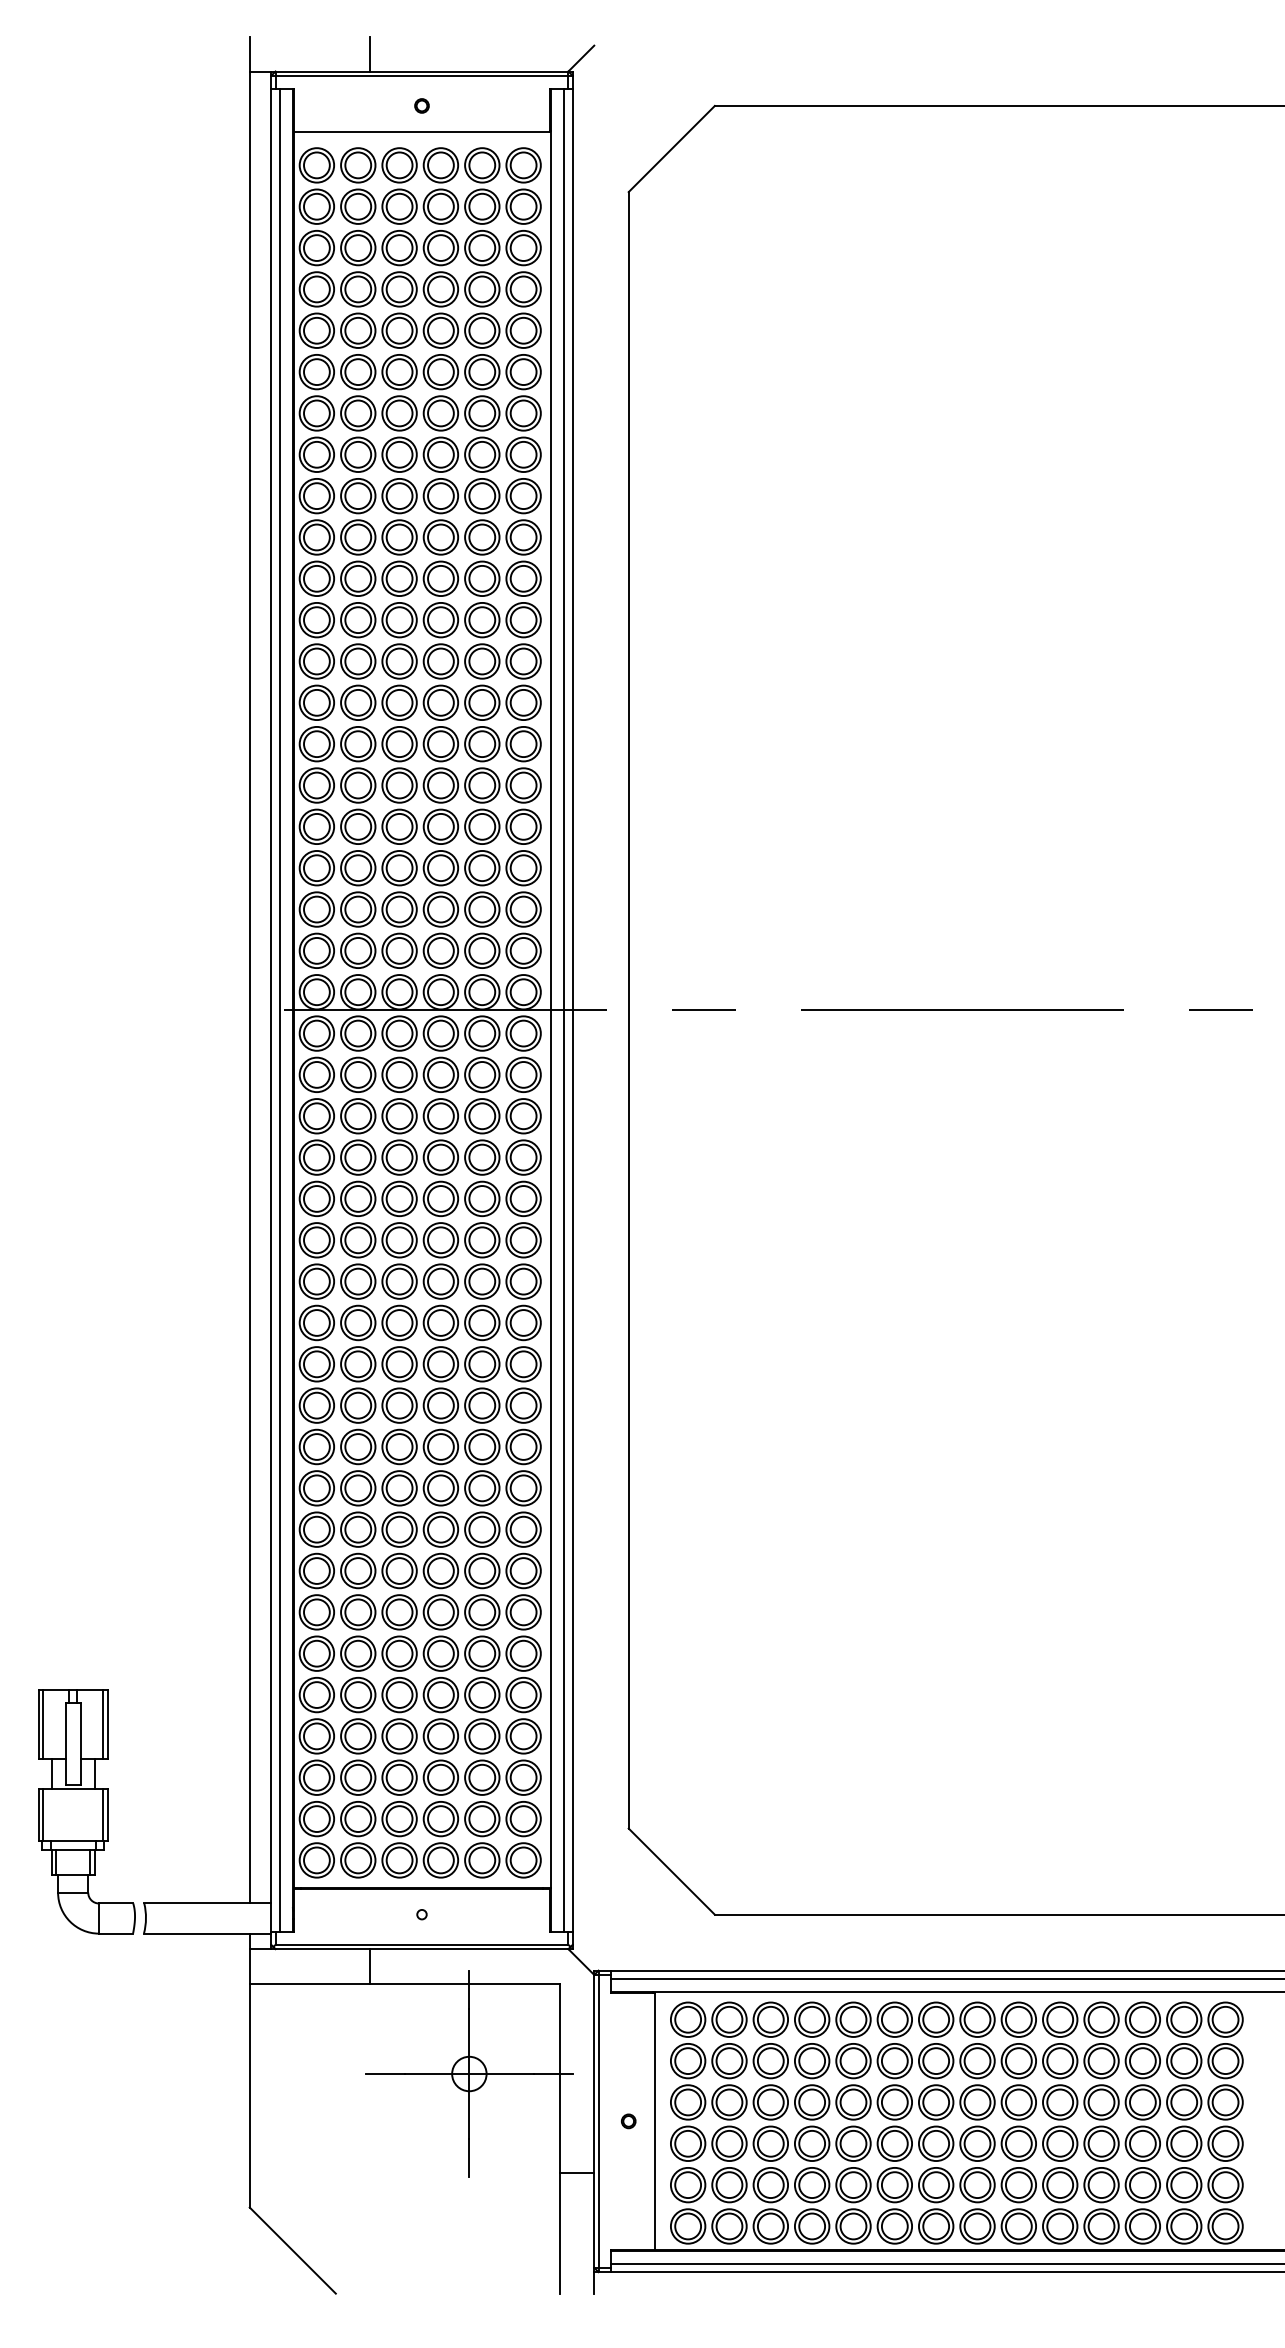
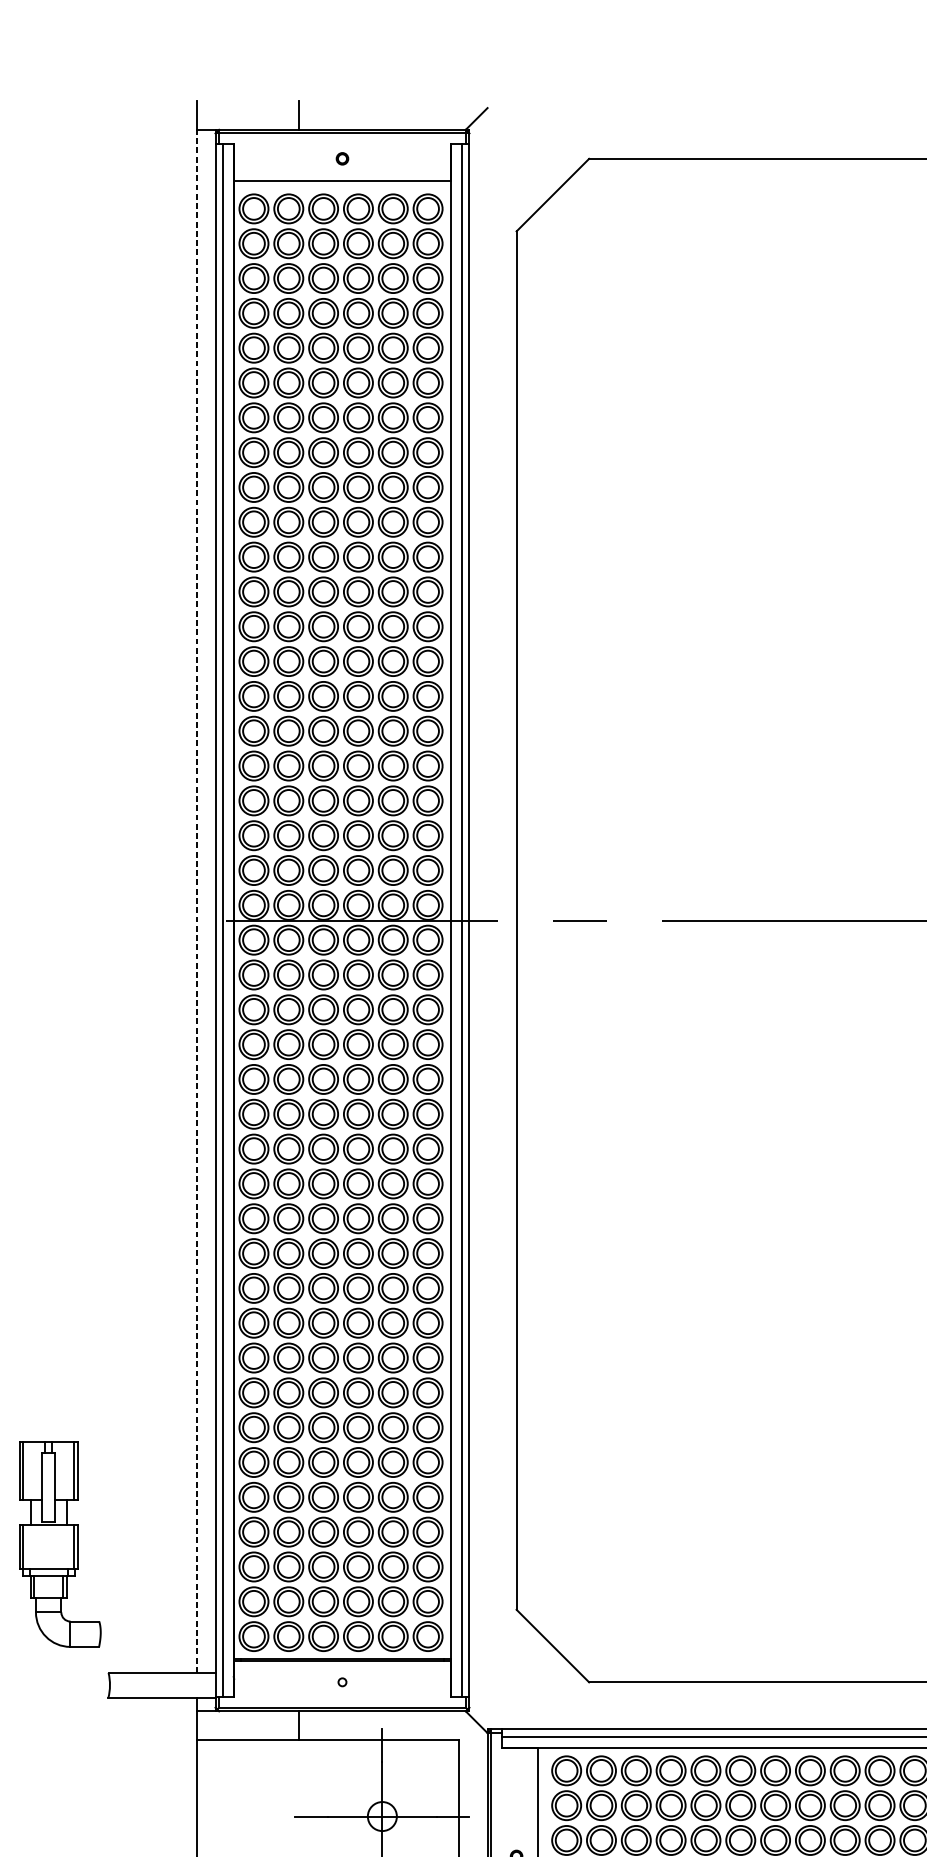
line: (249, 987) -> (197, 901), solid -> dashed
part: (86, 1811) -> (59, 1544), moved

